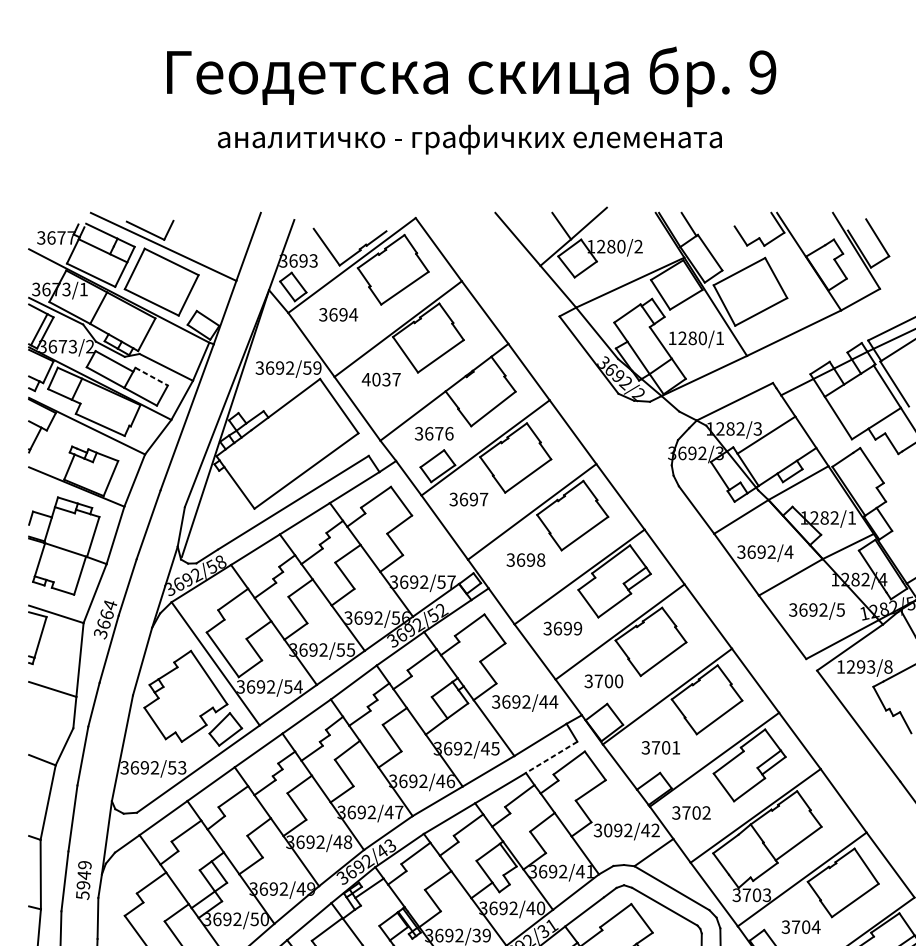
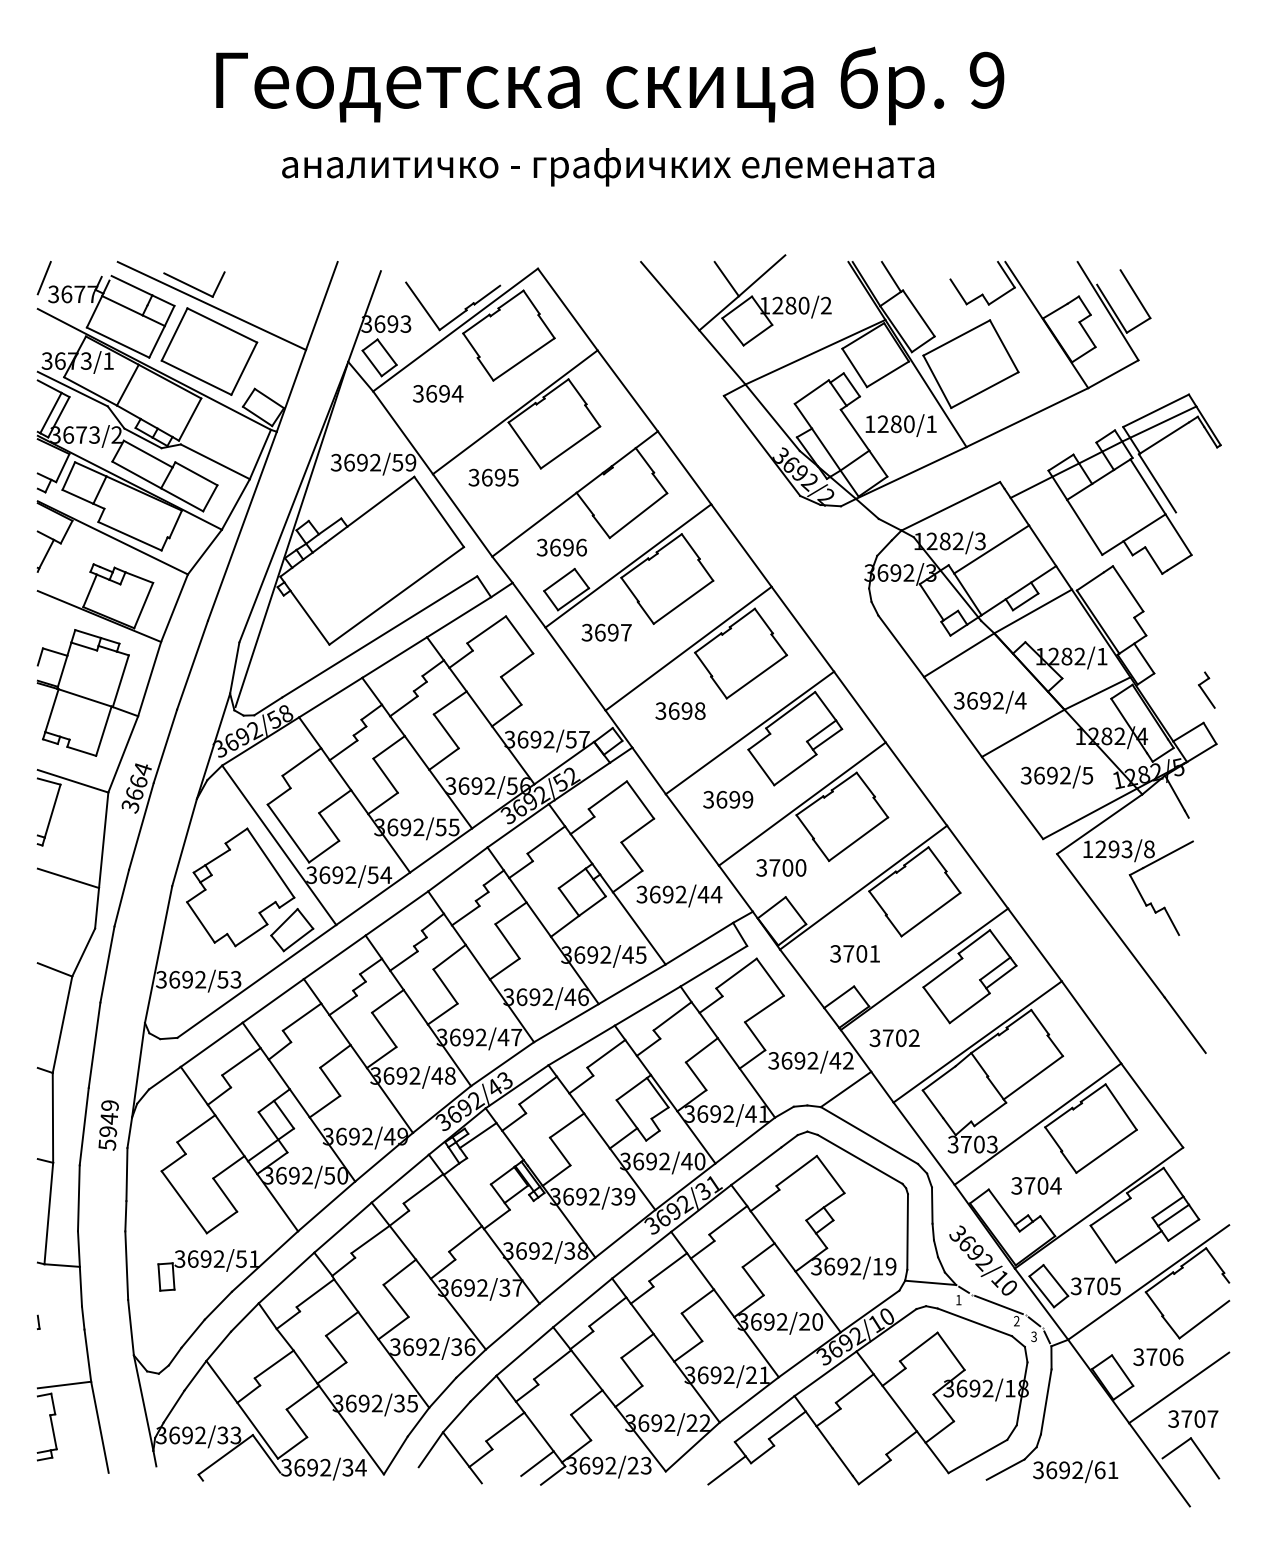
line: (33, 224) -> (43, 277), added
line: (151, 376) -> (196, 473), dashed -> solid
text: (381, 379) -> (493, 477), 4037 -> 3695
text: (439, 433) -> (568, 547), 3676 -> 3696
line: (551, 757) -> (713, 966), dashed -> solid
text: (607, 830) -> (786, 1060), 3092/42 -> 3692/42

